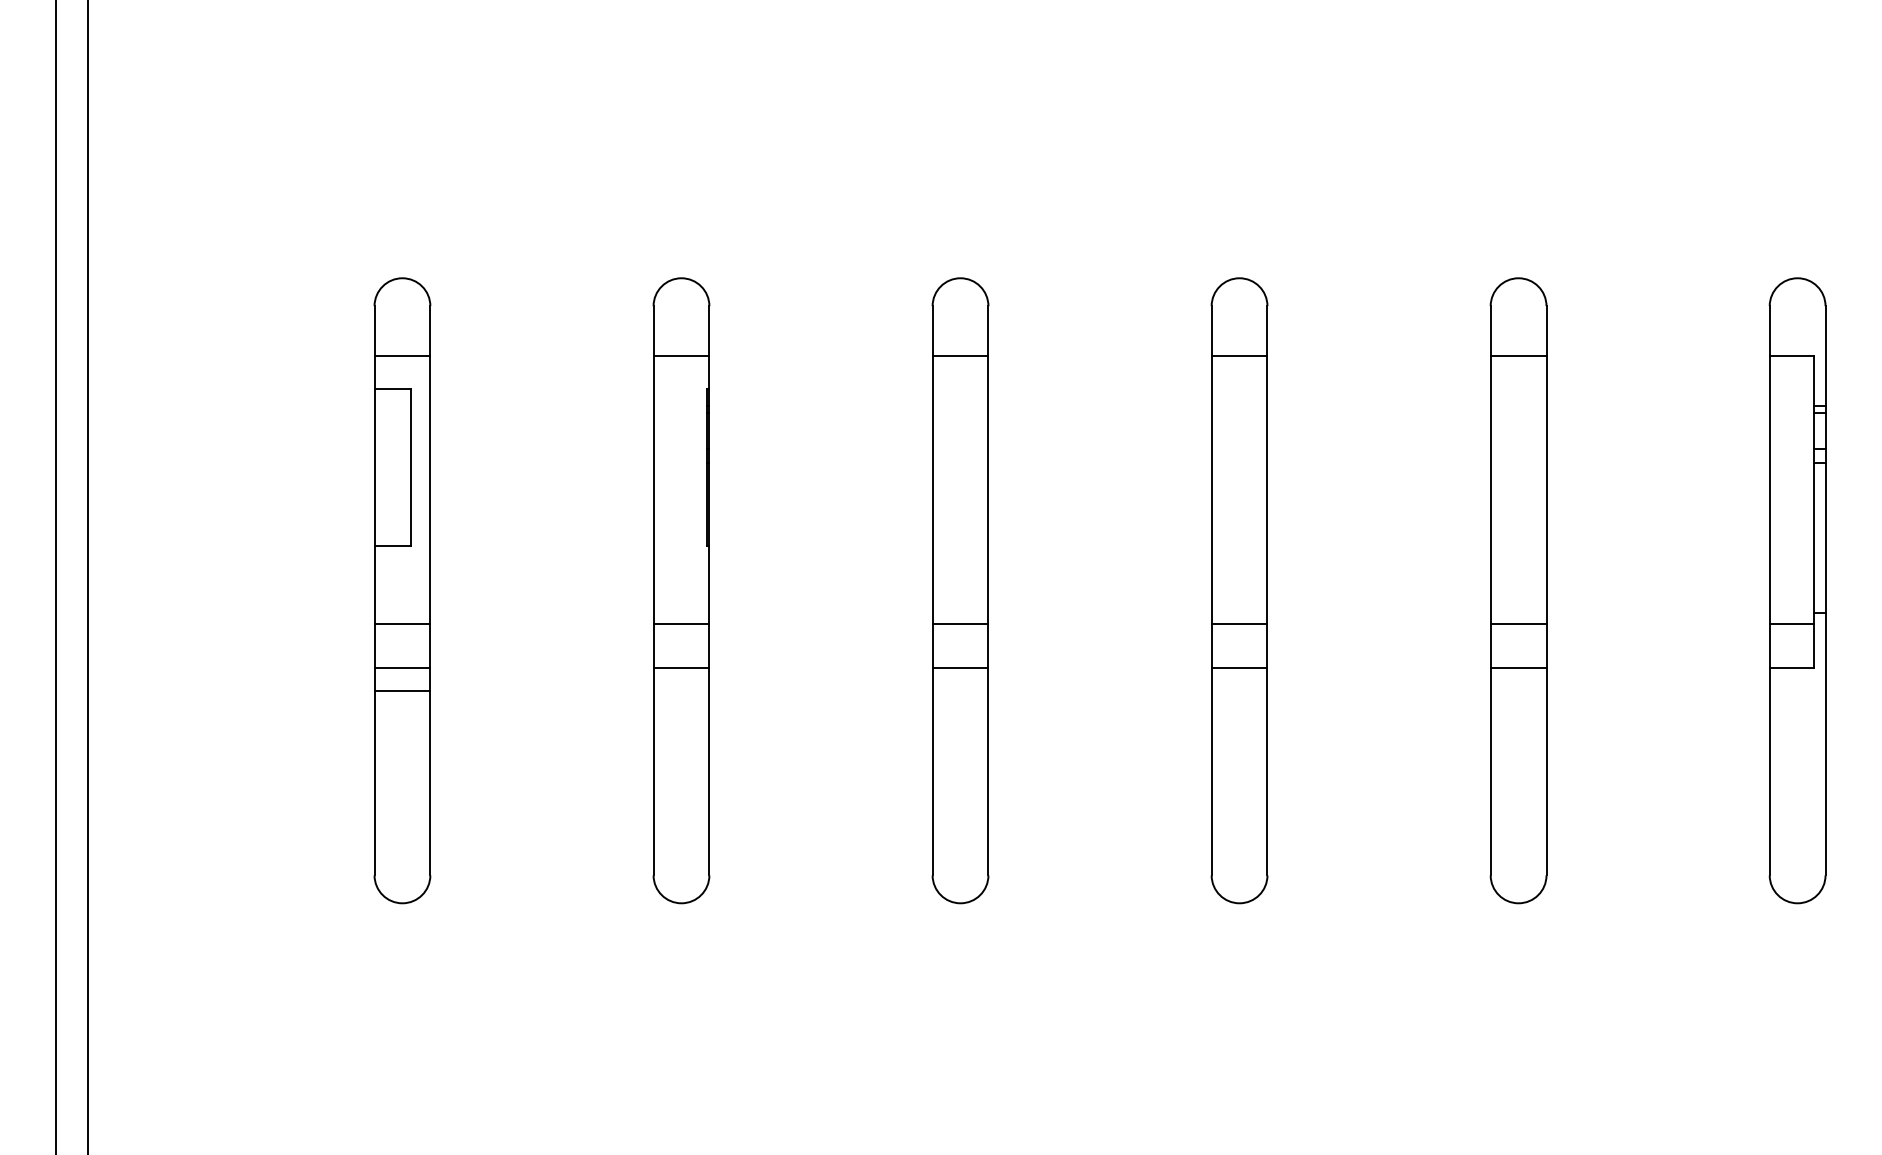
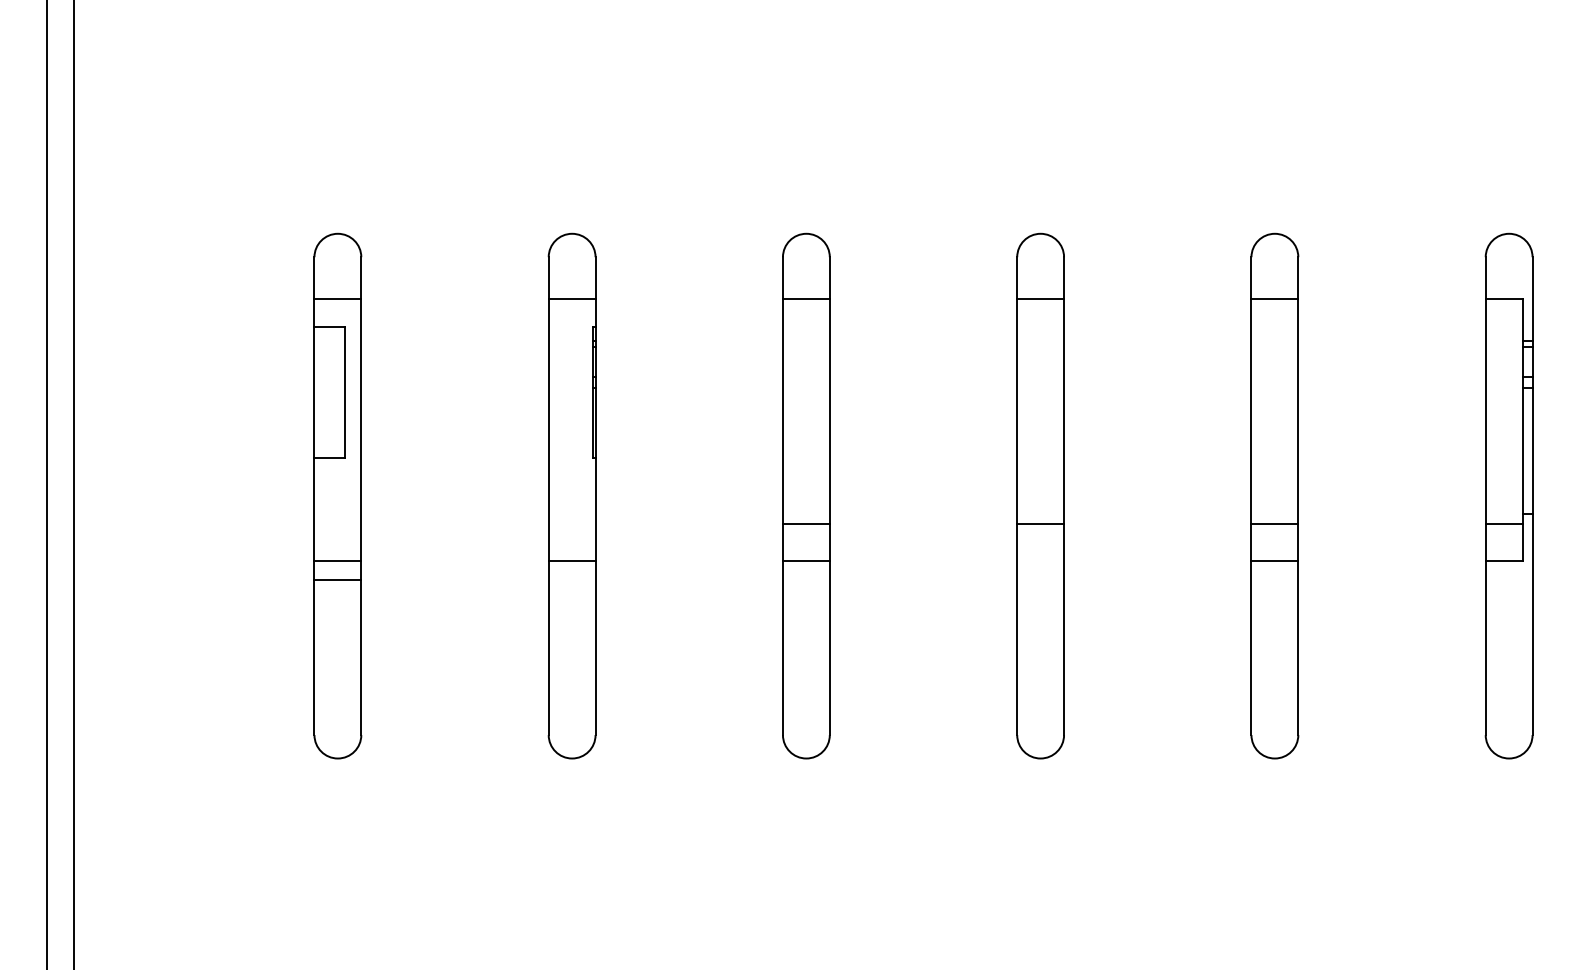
line: (402, 623) -> (337, 523), removed
line: (681, 623) -> (572, 523), removed
line: (1239, 668) -> (1040, 561), removed

